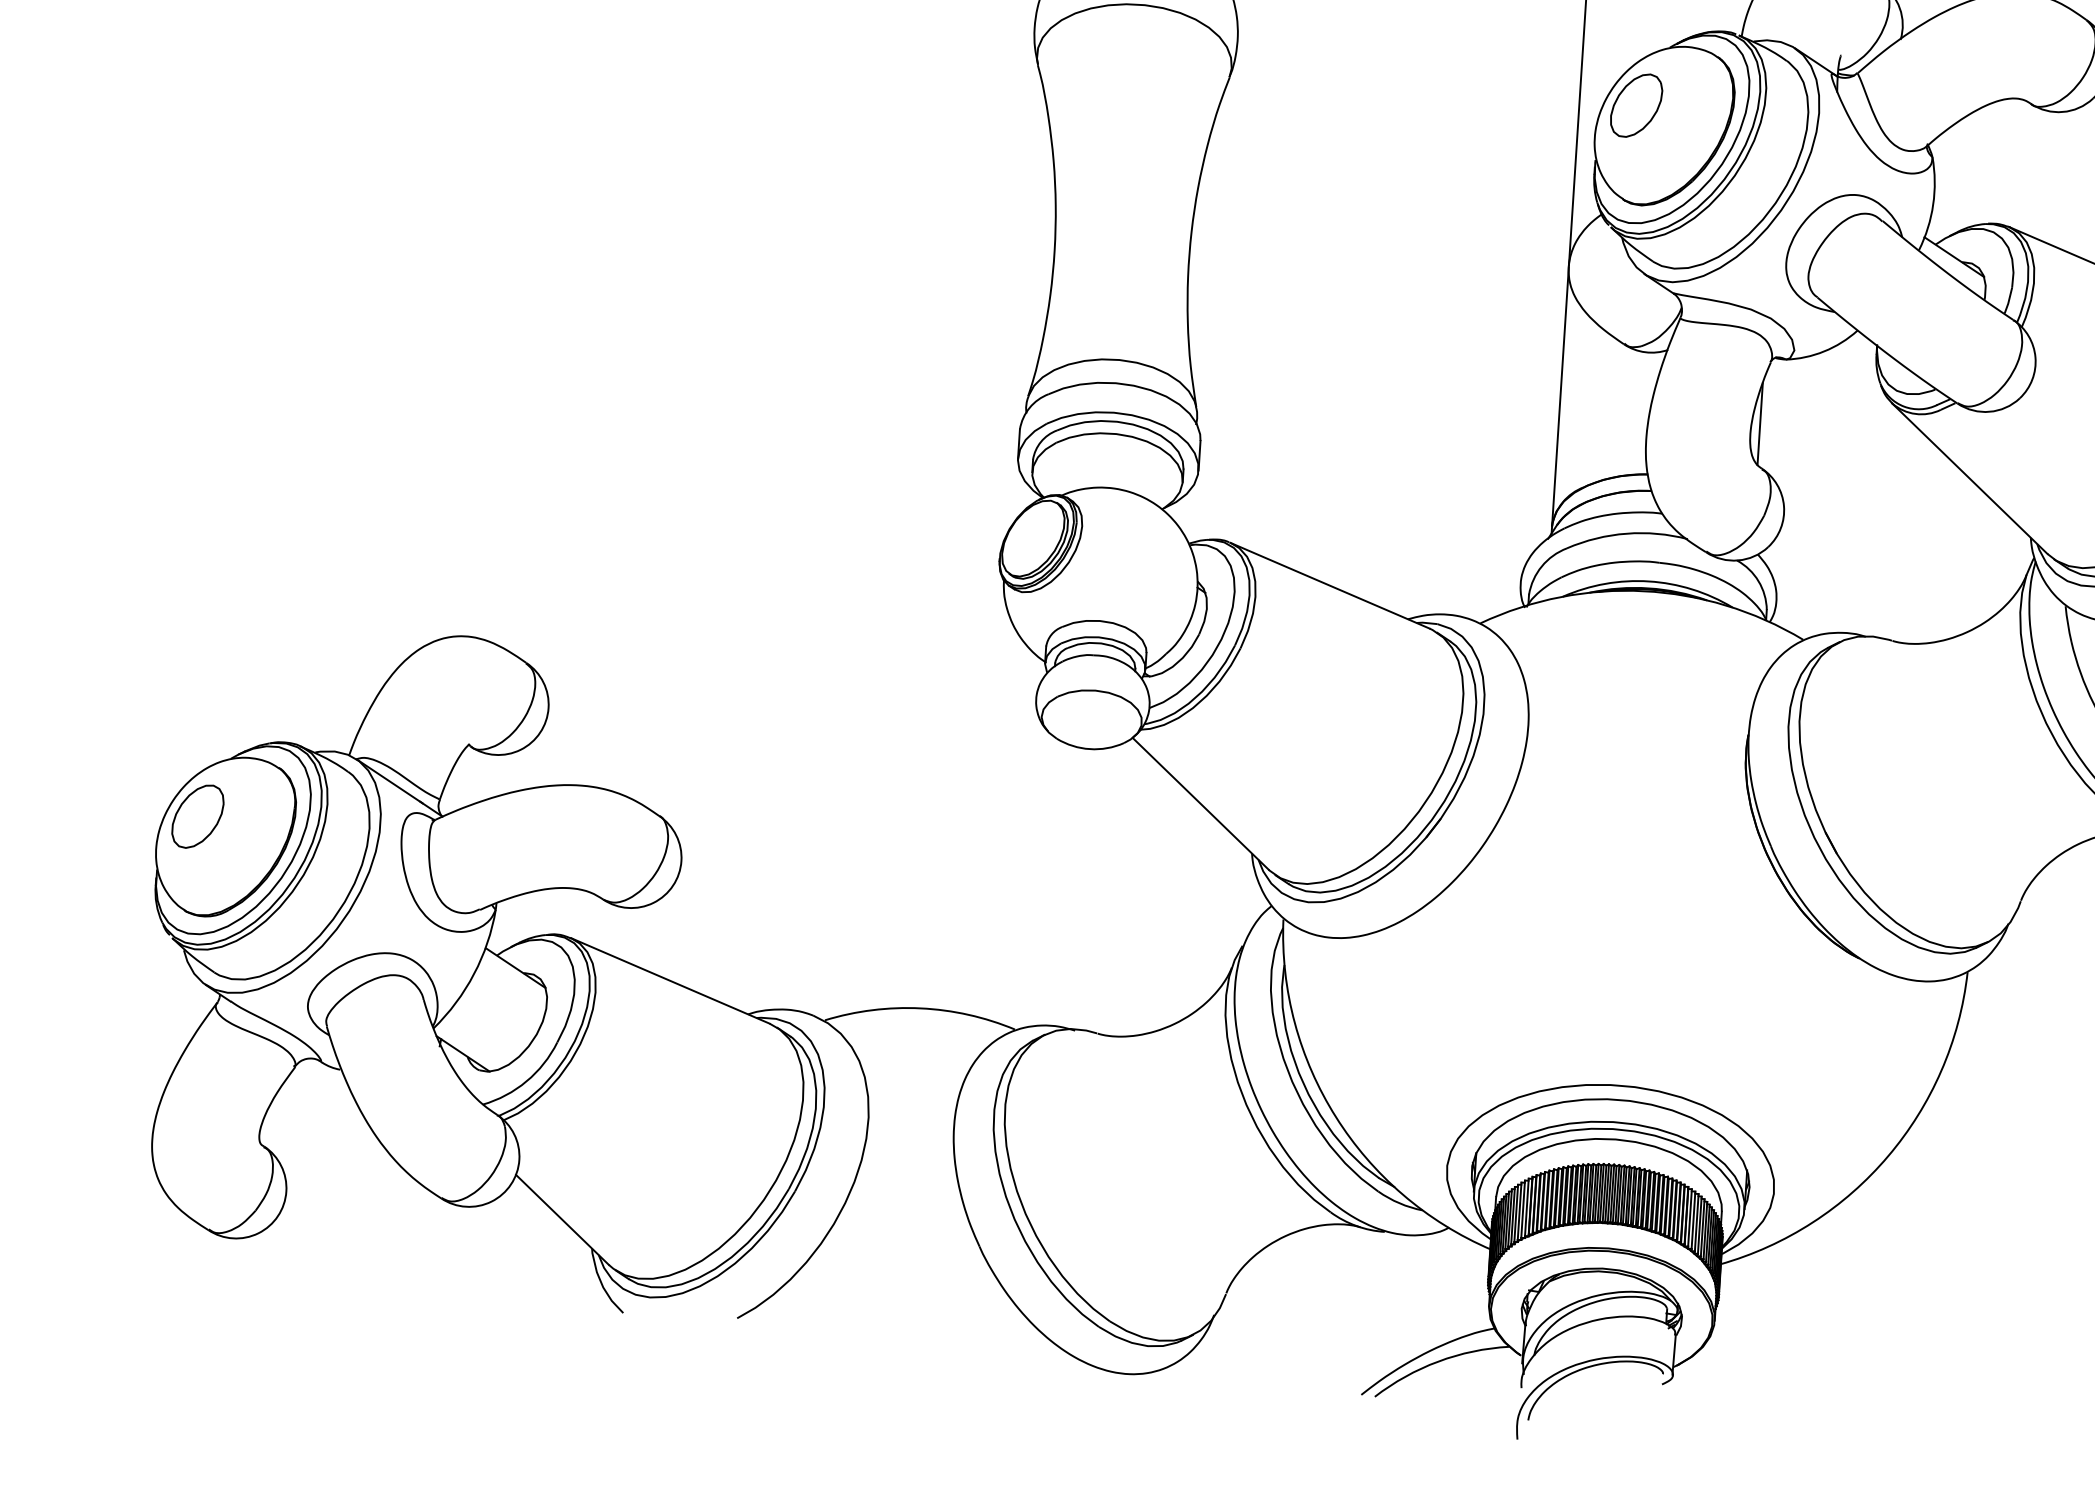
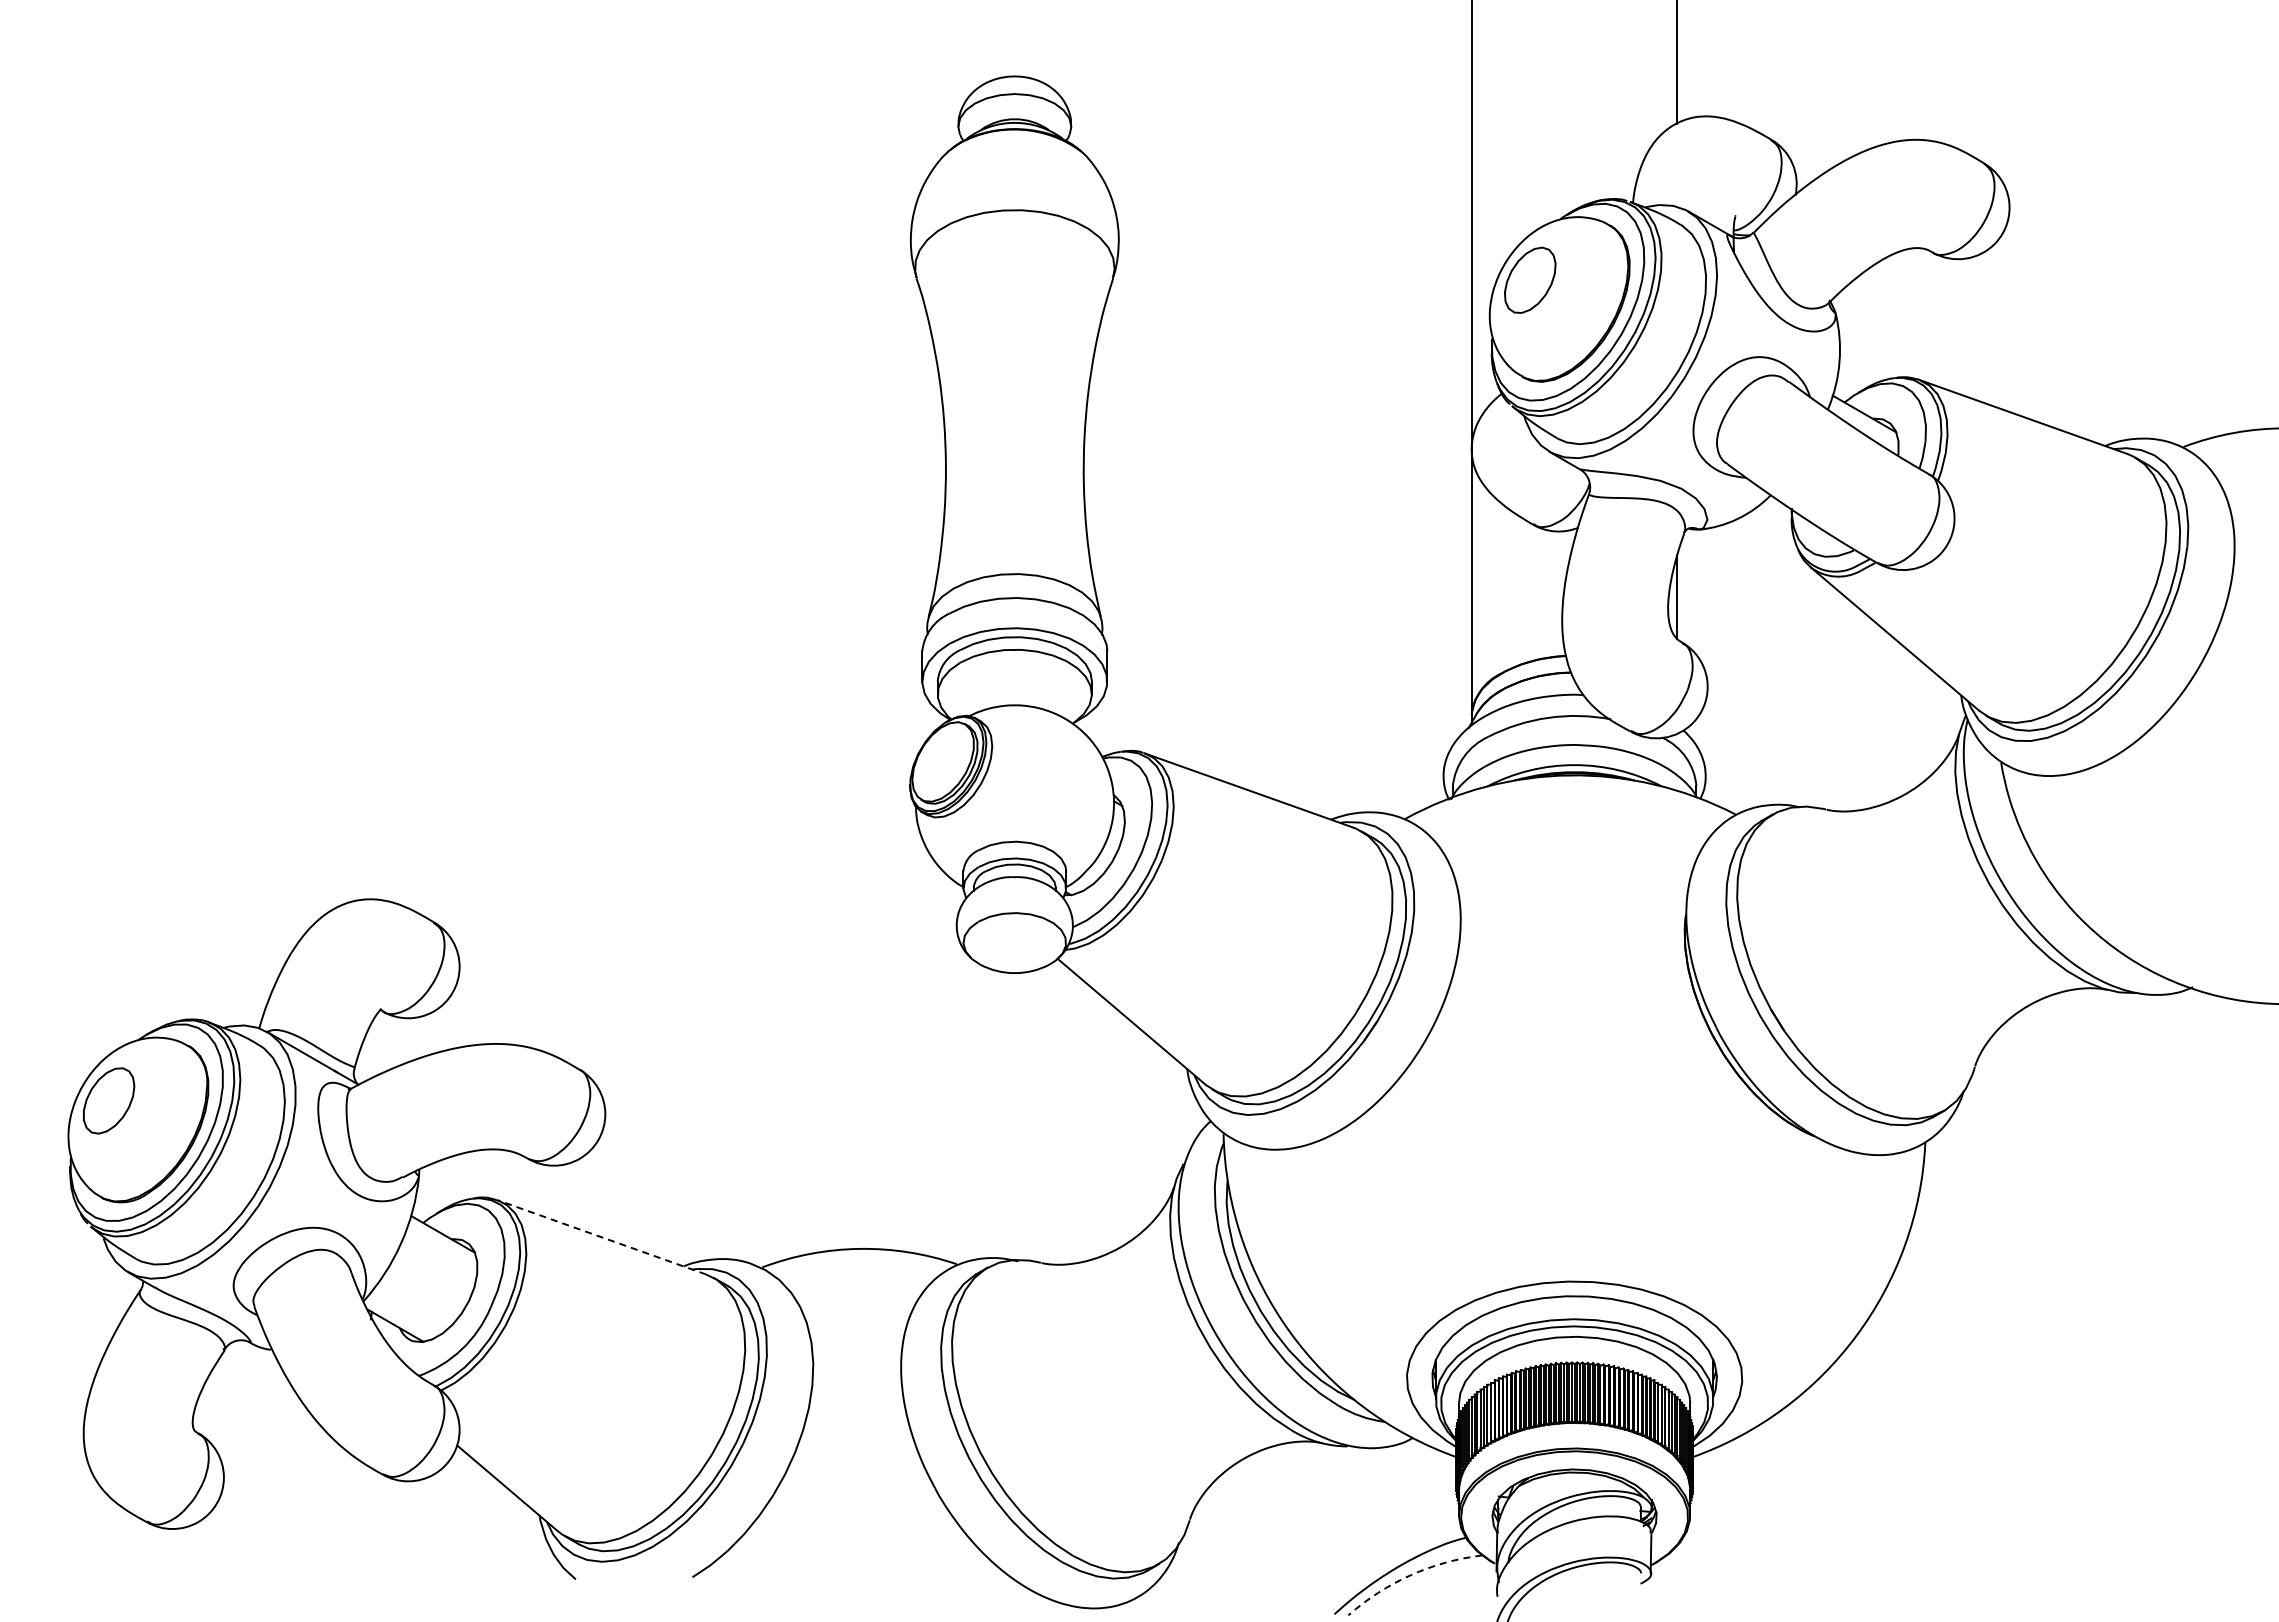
line: (669, 980) -> (601, 1237), solid -> dashed
arc: (1437, 1361) -> (1410, 1575), solid -> dashed

